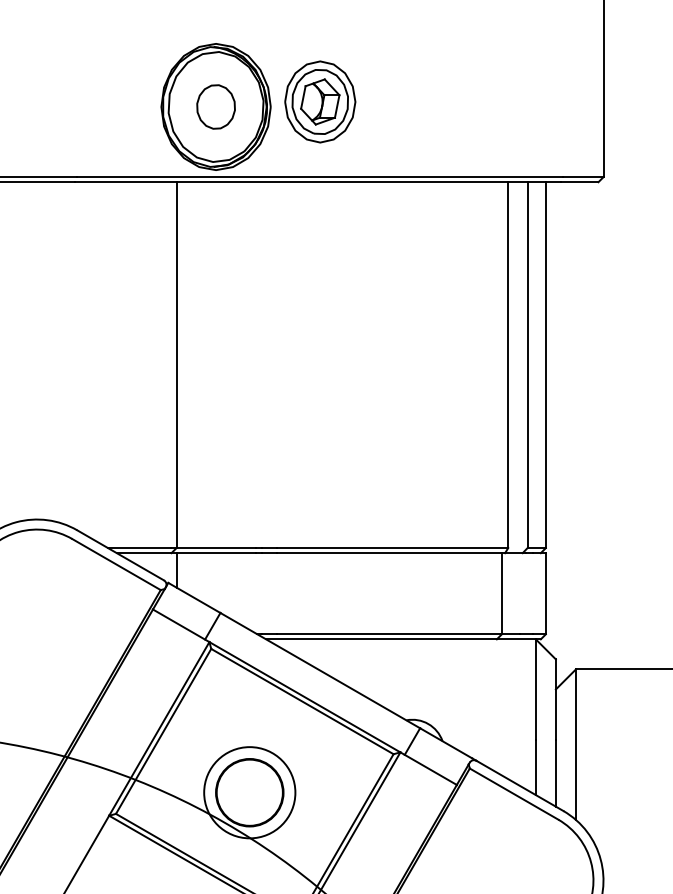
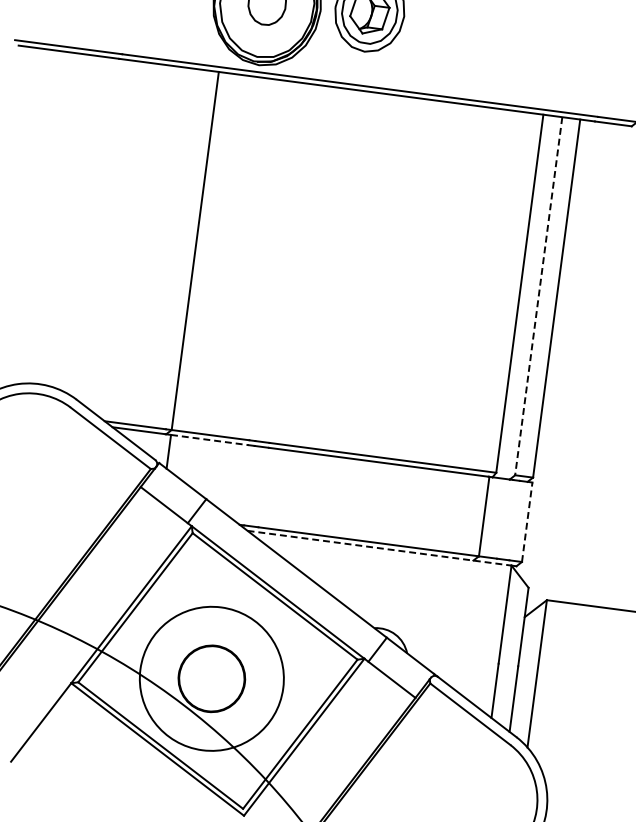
line: (527, 365) -> (538, 296), solid -> dashed
line: (216, 553) -> (210, 440), solid -> dashed
line: (545, 593) -> (526, 521), solid -> dashed
line: (400, 639) -> (379, 548), solid -> dashed
circle: (249, 792) -> (211, 678), size x1.6

